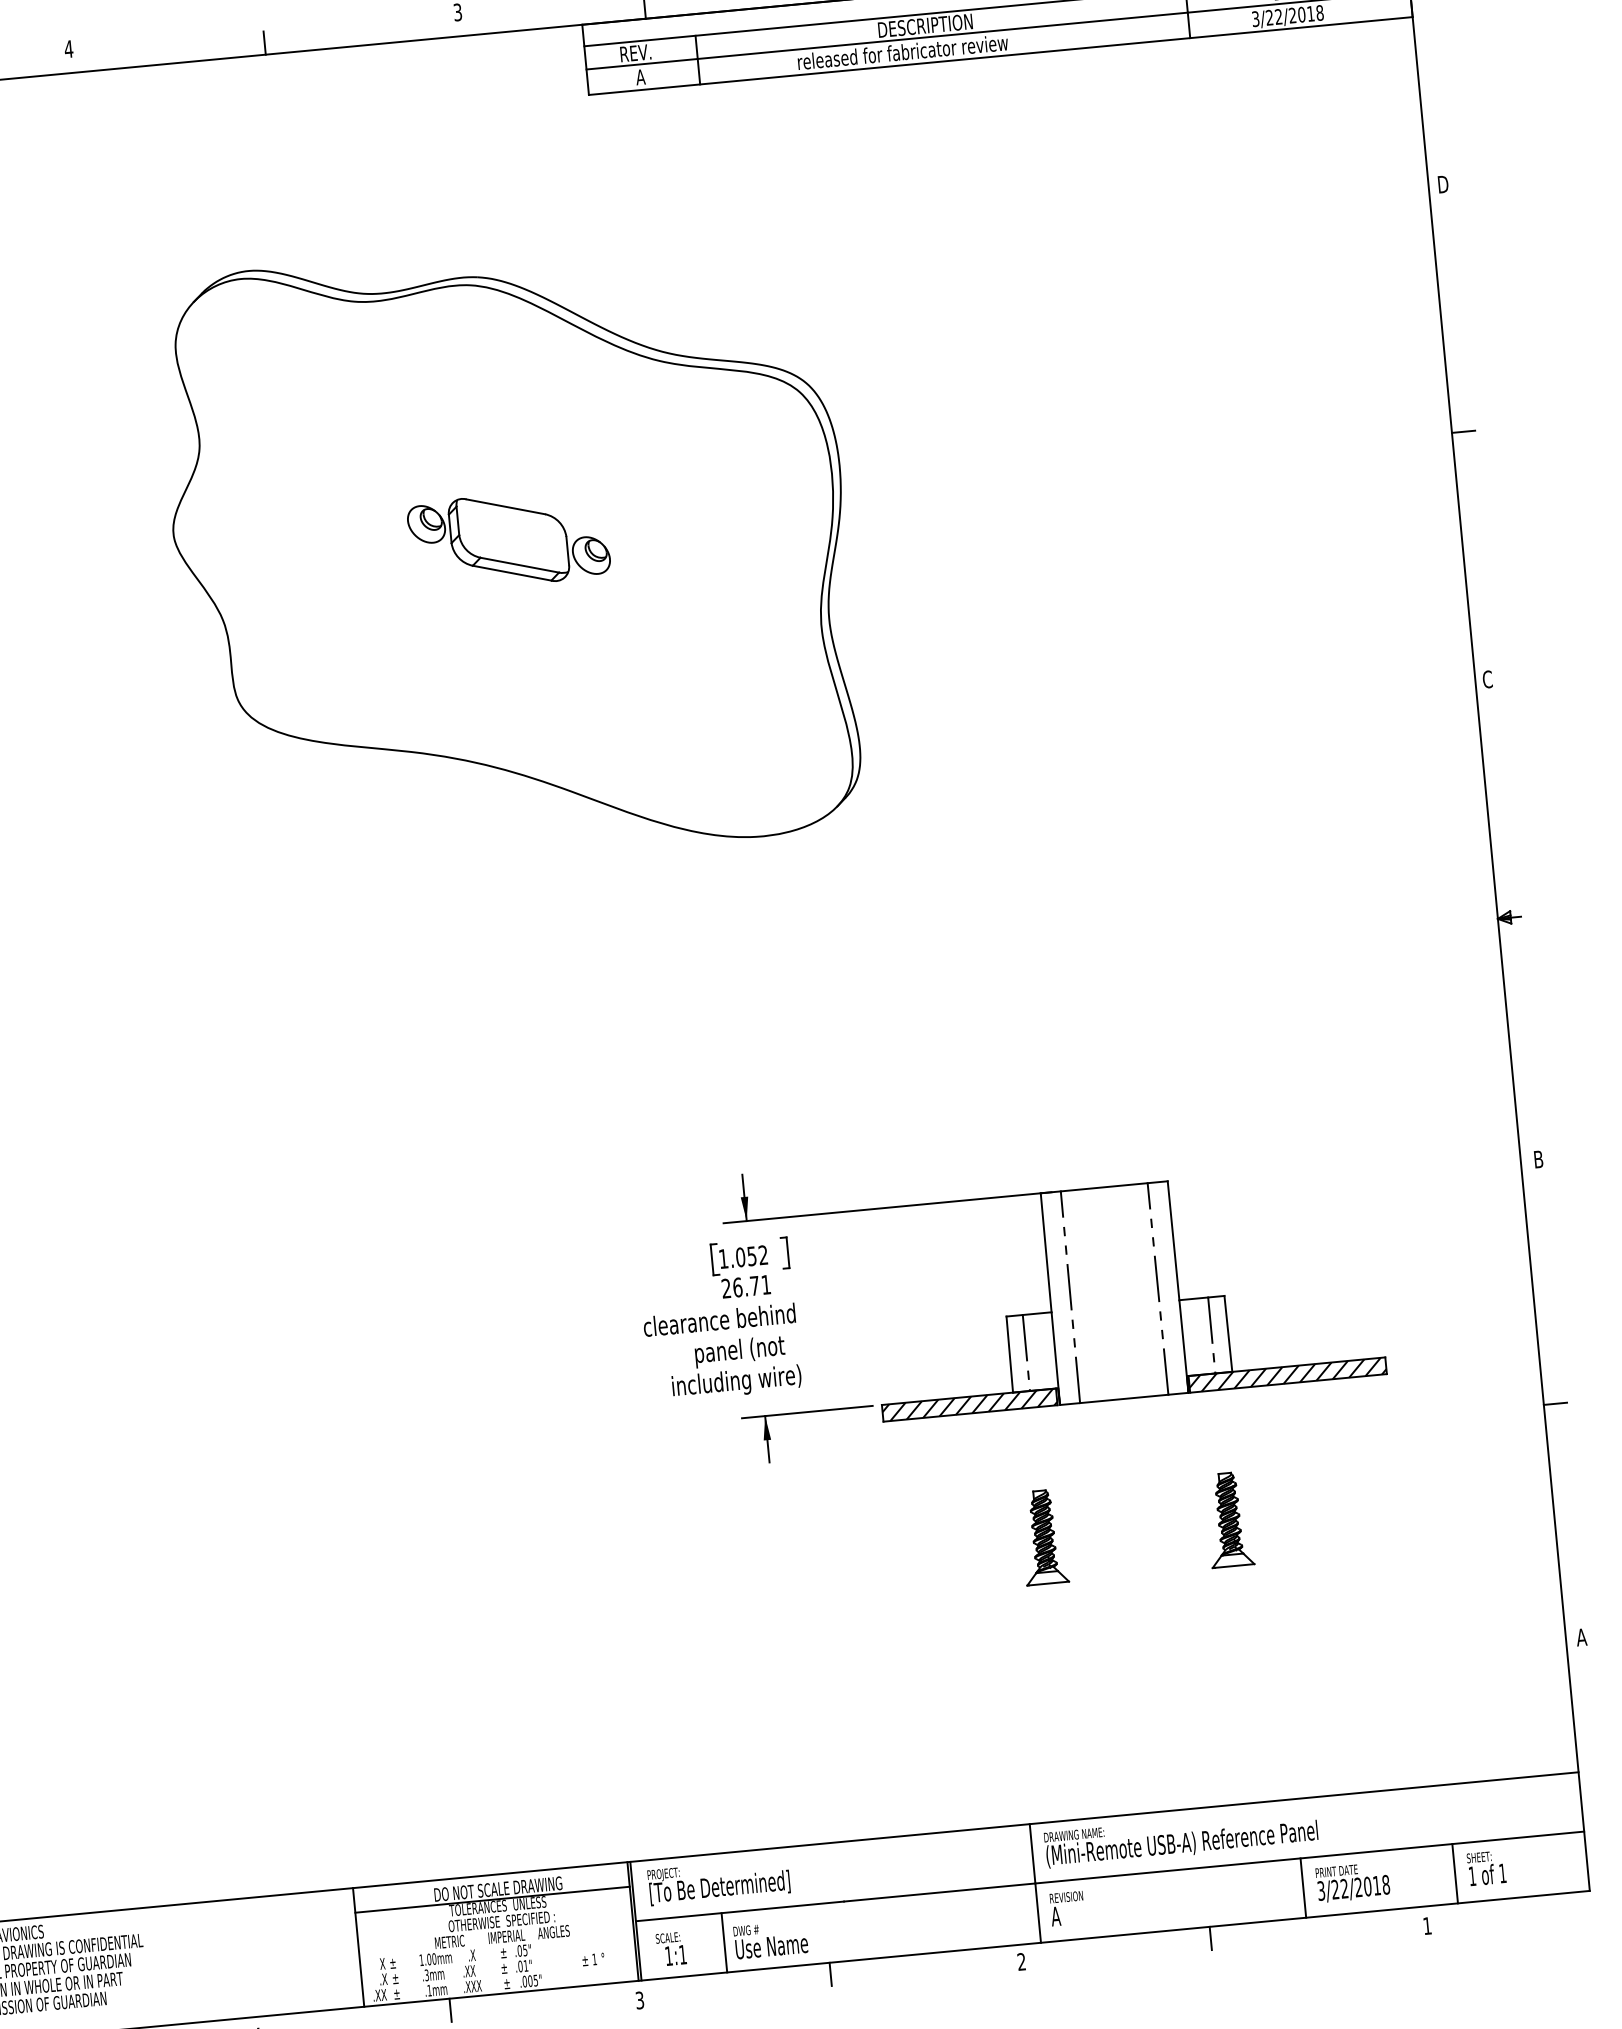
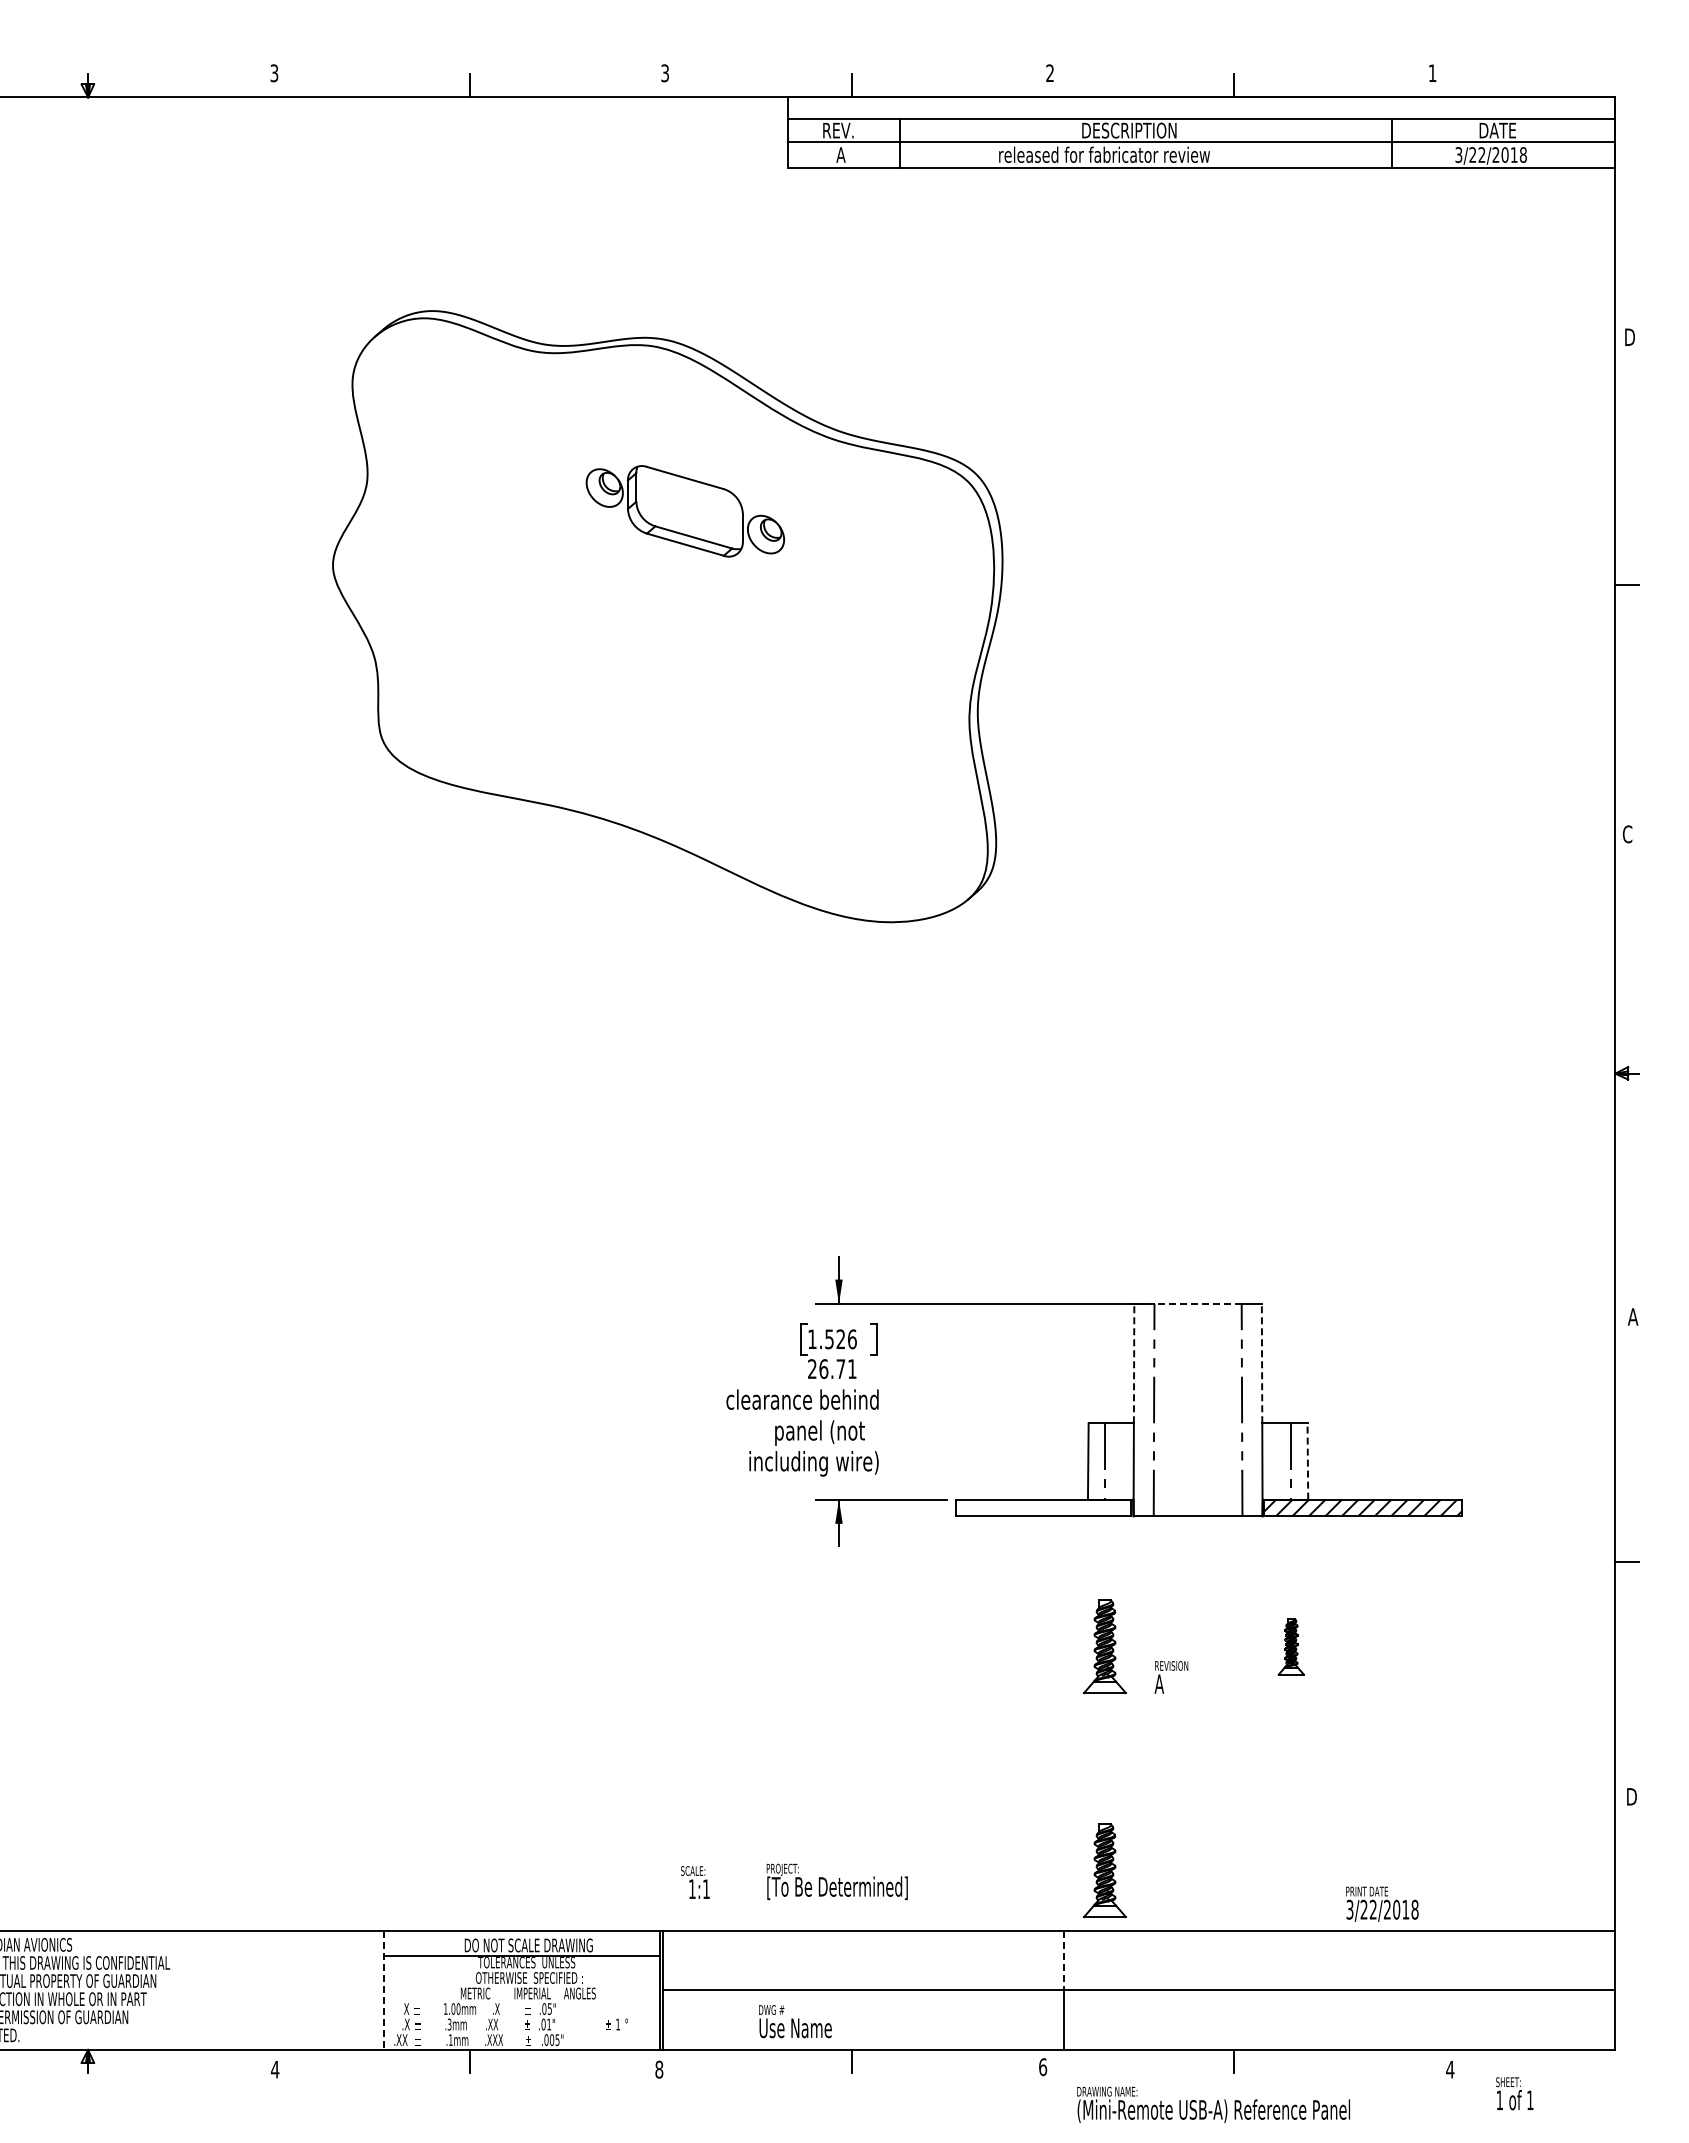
text: (68, 49) -> (274, 73), 4 -> 3
part: (508, 540) -> (684, 511), moved
text: (1537, 1159) -> (1632, 1316), B -> A
line: (1104, 1186) -> (1198, 1303), solid -> dashed
line: (1173, 1240) -> (1262, 1363), solid -> dashed
line: (1046, 1252) -> (1134, 1363), solid -> dashed
text: (751, 1256) -> (840, 1339), 1.052 -> 1.526
line: (1227, 1333) -> (1307, 1460), solid -> dashed
hatch: (969, 1404) -> (1043, 1507), removed
part: (1229, 1519) -> (1291, 1646), size x0.6
text: (1581, 1637) -> (1630, 1796), A -> D
part: (1064, 1760) -> (1104, 1870), added
text: (1181, 1837) -> (1213, 2104), moved
line: (1033, 1853) -> (1064, 1960), solid -> dashed
text: (1486, 1868) -> (1514, 2093), moved
line: (1454, 1873) -> (1482, 2019), removed
text: (718, 1881) -> (836, 1881), moved
text: (1353, 1881) -> (1382, 1903), moved
line: (1303, 1887) -> (1330, 2019), removed
text: (1067, 1908) -> (1171, 1677), moved
text: (1427, 1925) -> (1450, 2069), 1 -> 4
line: (724, 1942) -> (748, 2019), removed
line: (358, 1947) -> (384, 1990), solid -> dashed
text: (671, 1949) -> (695, 1882), moved
text: (1022, 1962) -> (1043, 2067), 2 -> 6
text: (640, 2000) -> (659, 2069), 3 -> 8

